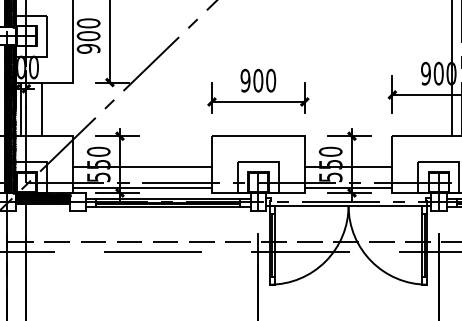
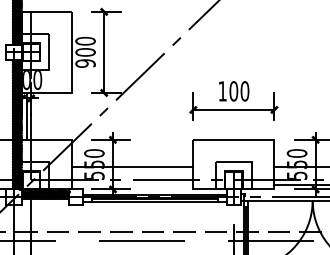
text: (245, 80) -> (222, 91), 900 -> 100
line: (41, 109) -> (44, 116), removed
line: (141, 187) -> (131, 184), removed

